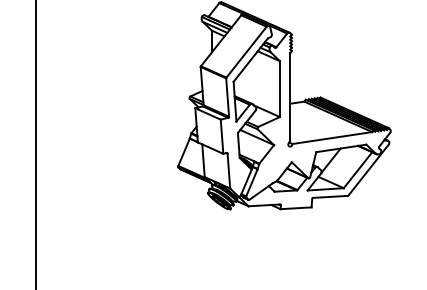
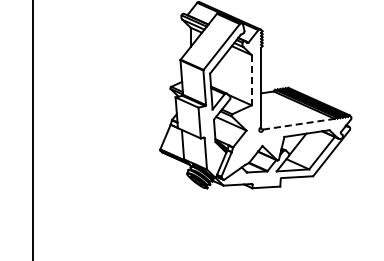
line: (279, 89) -> (251, 80), solid -> dashed
line: (332, 138) -> (299, 124), solid -> dashed

